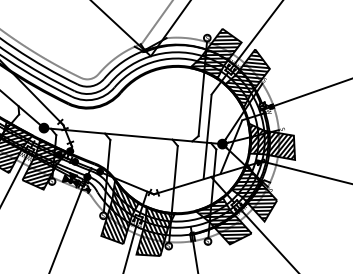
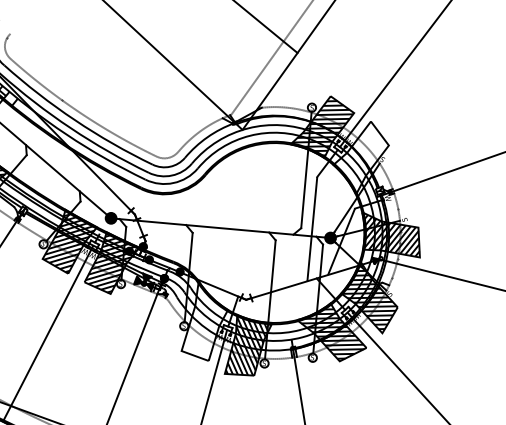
hatch: (247, 78) -> (361, 157), removed
hatch: (120, 211) -> (205, 321), removed

